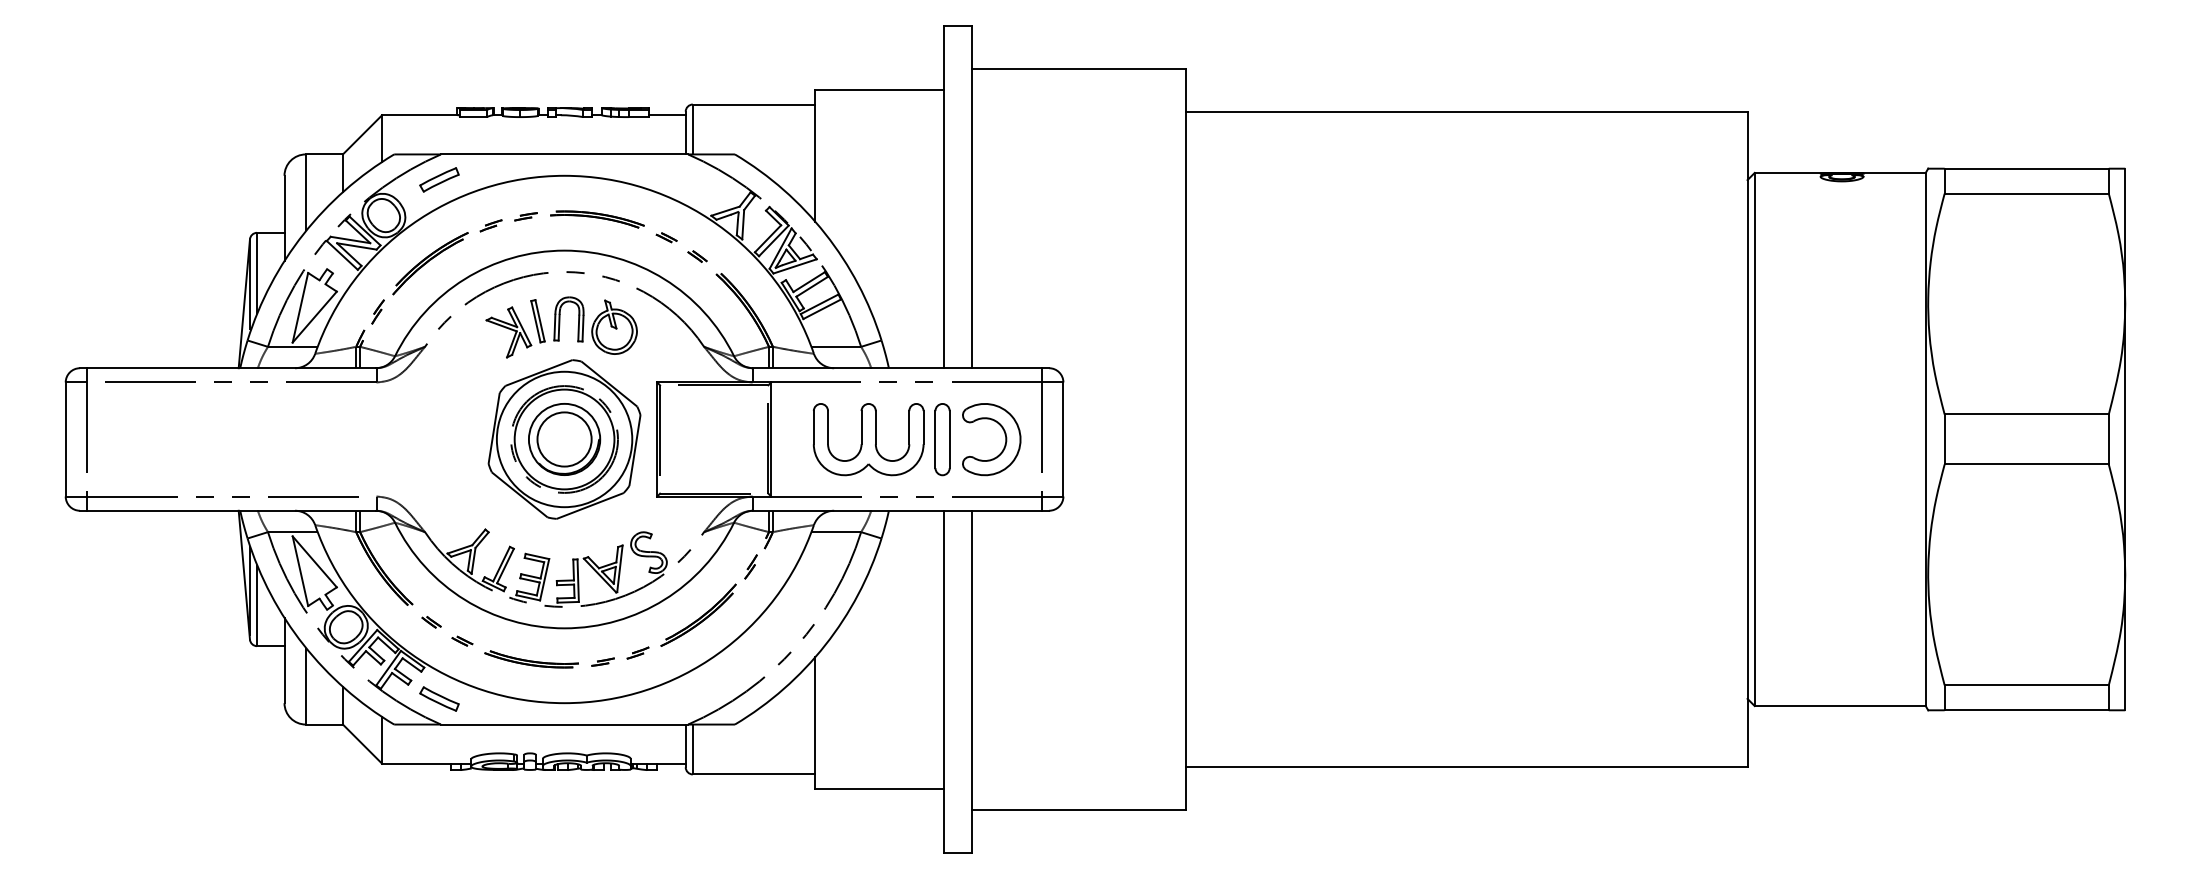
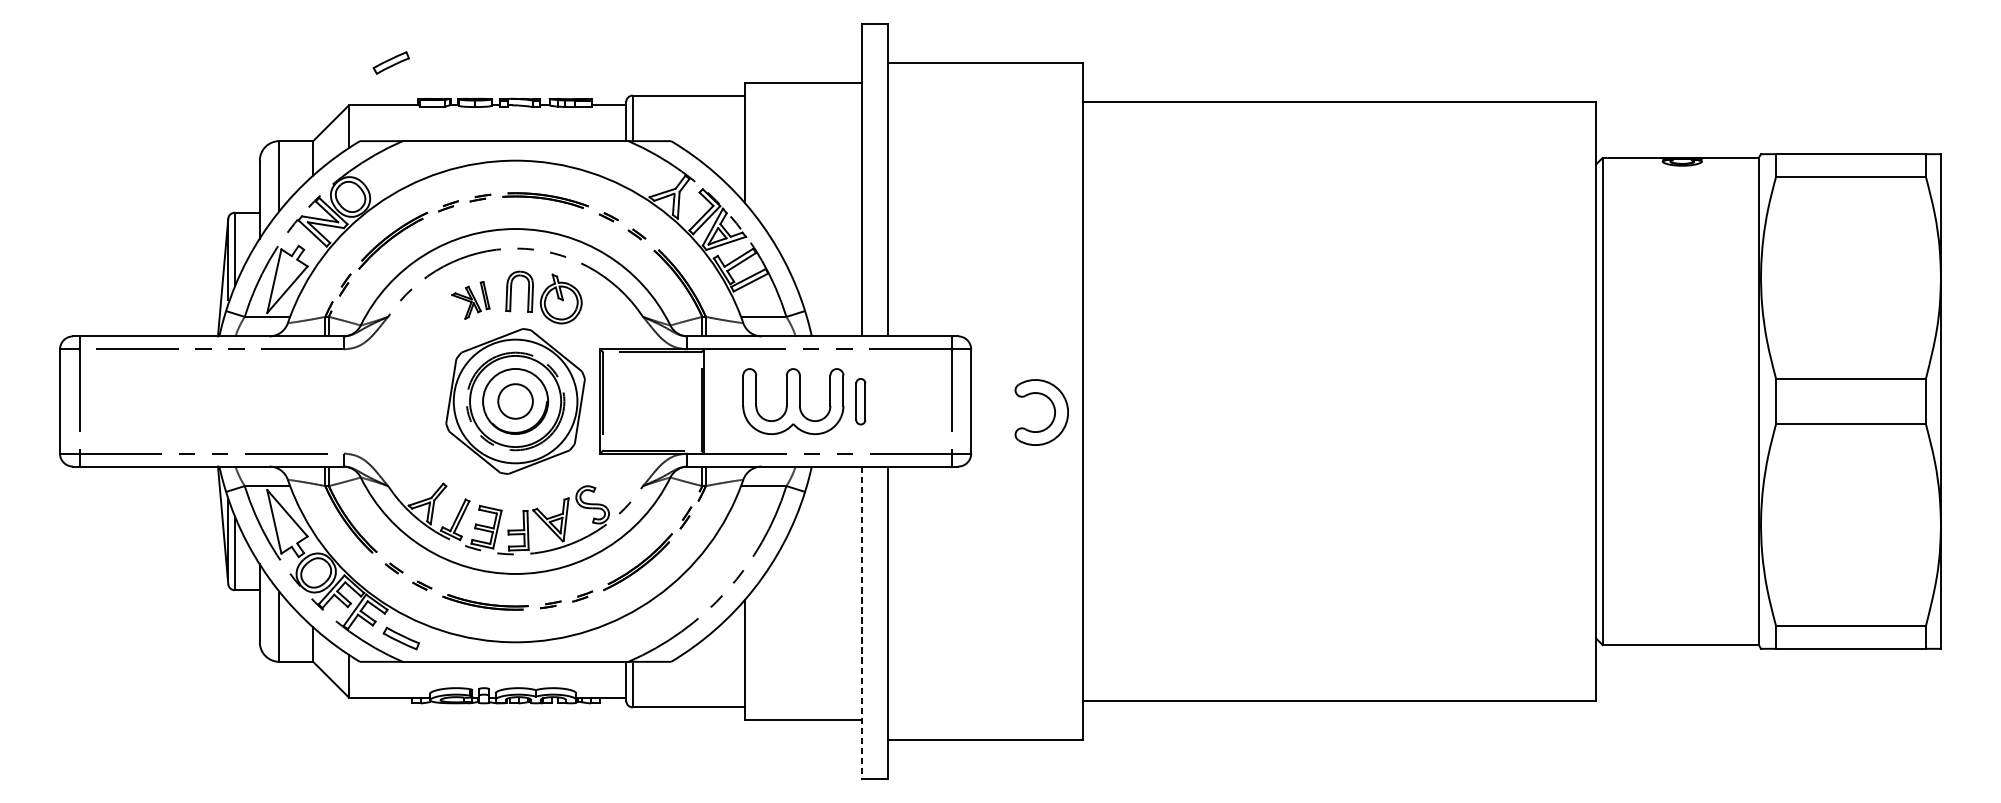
part: (439, 179) -> (391, 62), moved
part: (515, 328) -> (470, 300), size x0.7
part: (1004, 434) -> (1053, 407), moved
circle: (564, 439) -> (515, 401), size x0.7
part: (942, 439) -> (860, 401), size x0.7
line: (943, 682) -> (861, 623), solid -> dashed

